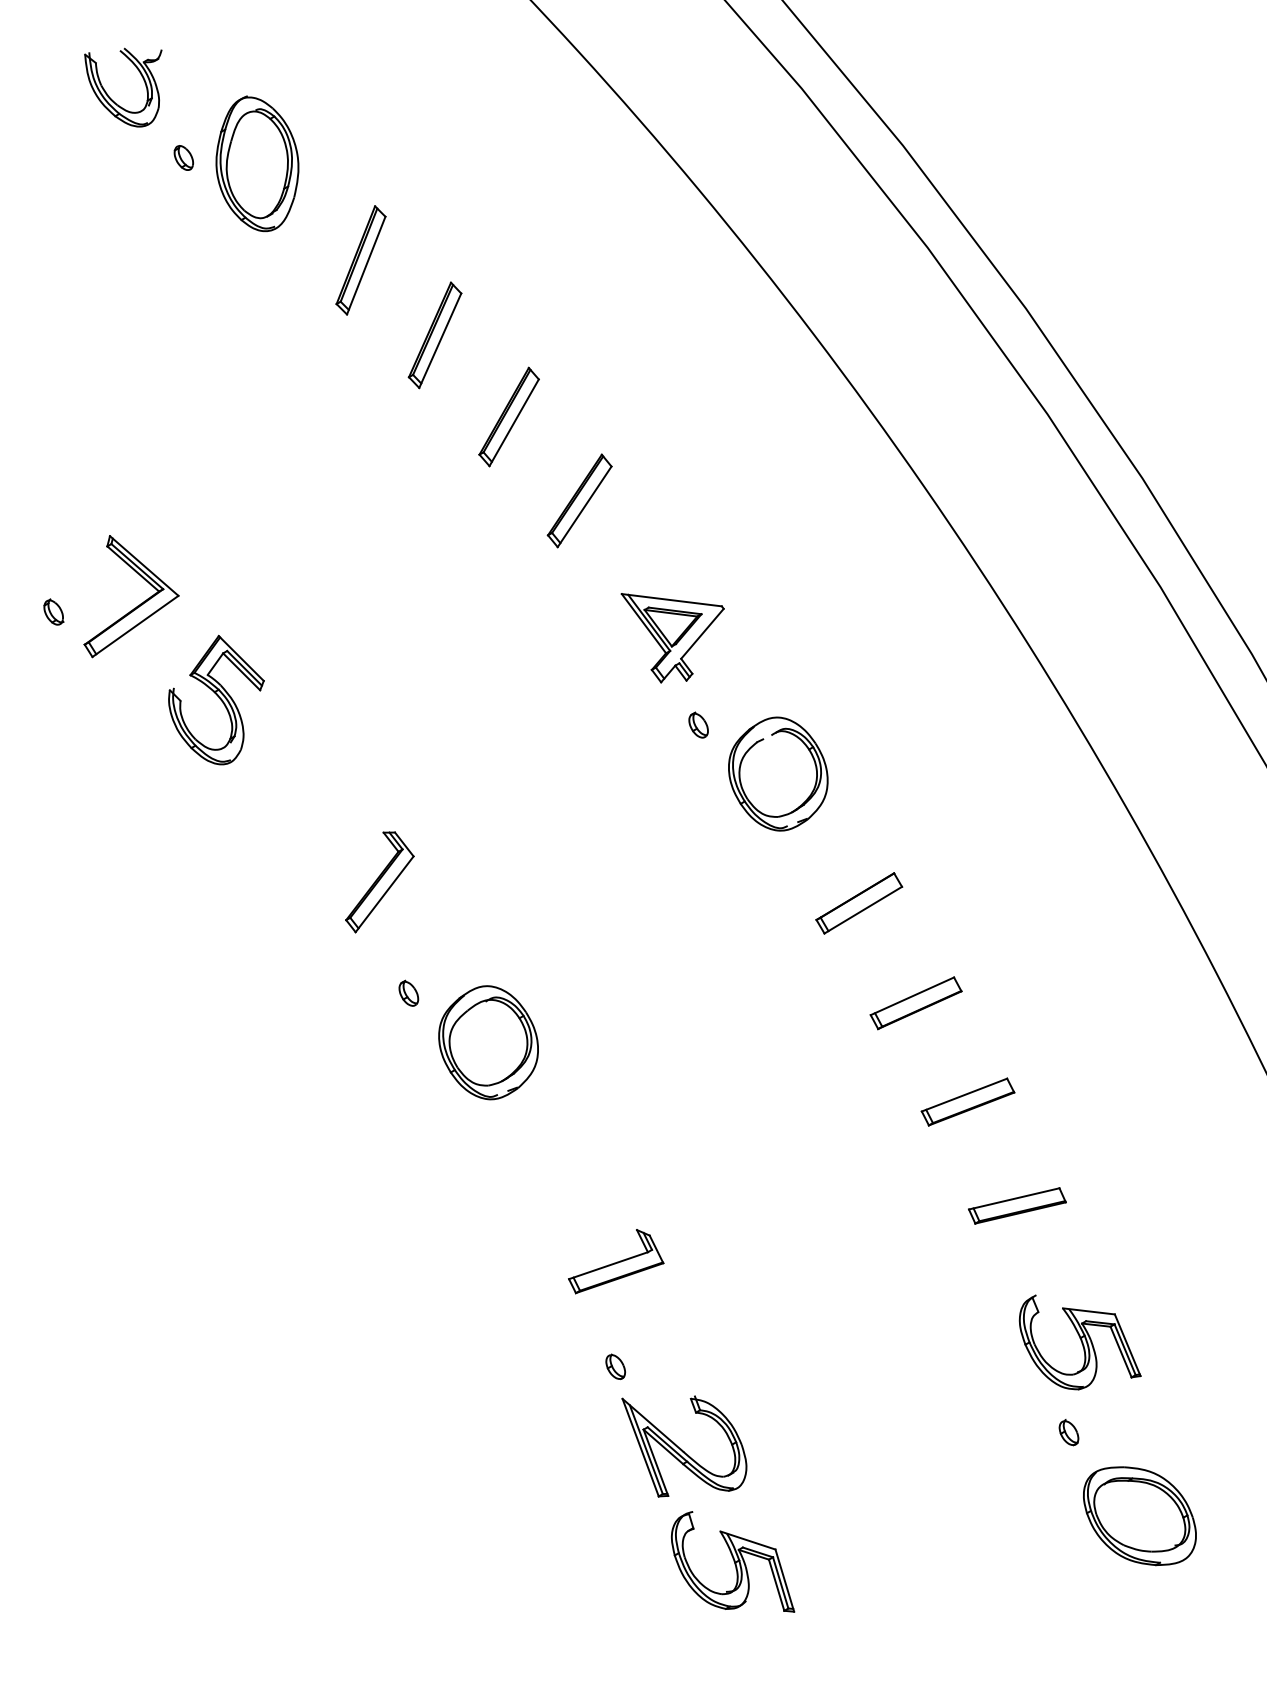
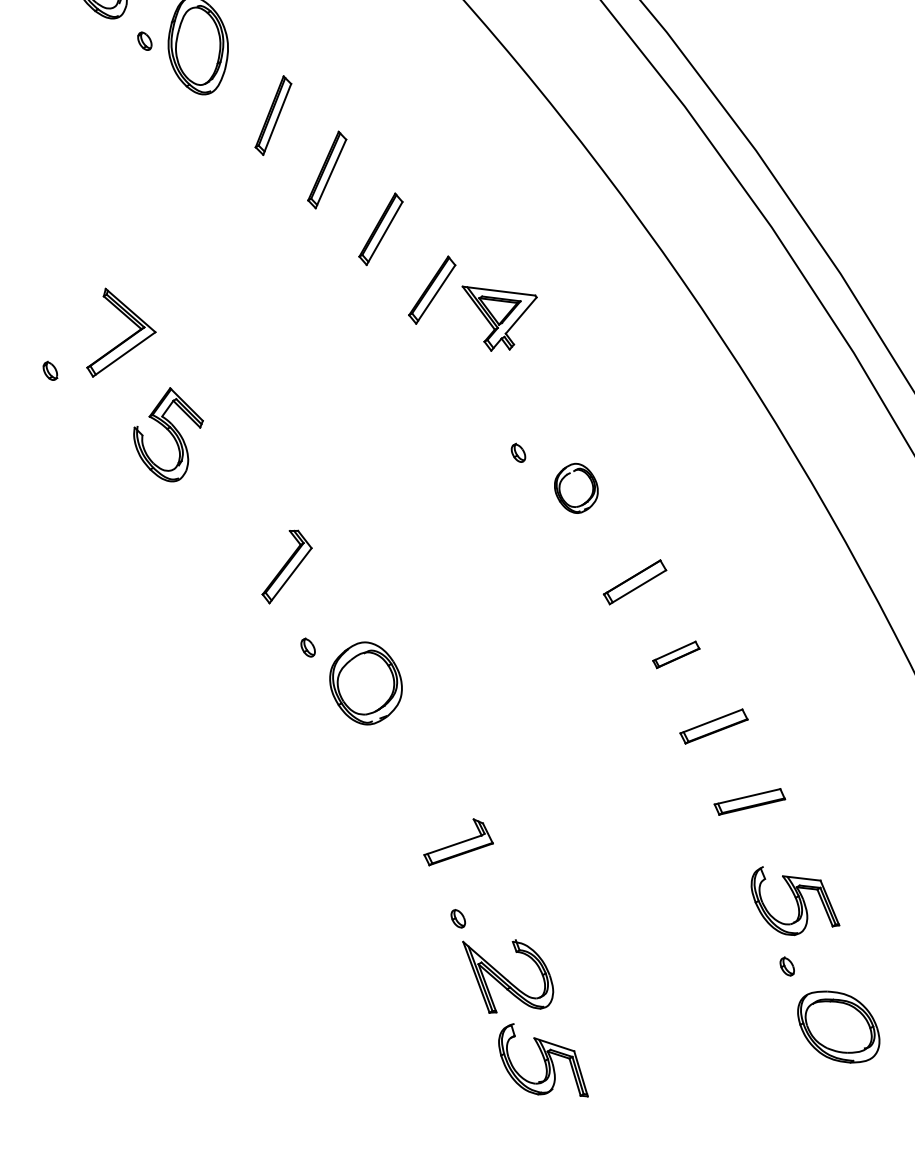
part: (137, 605) -> (125, 339), moved
part: (672, 638) -> (499, 318), moved
part: (778, 773) -> (576, 488), size x0.6
part: (915, 1003) -> (675, 654), size x0.7

